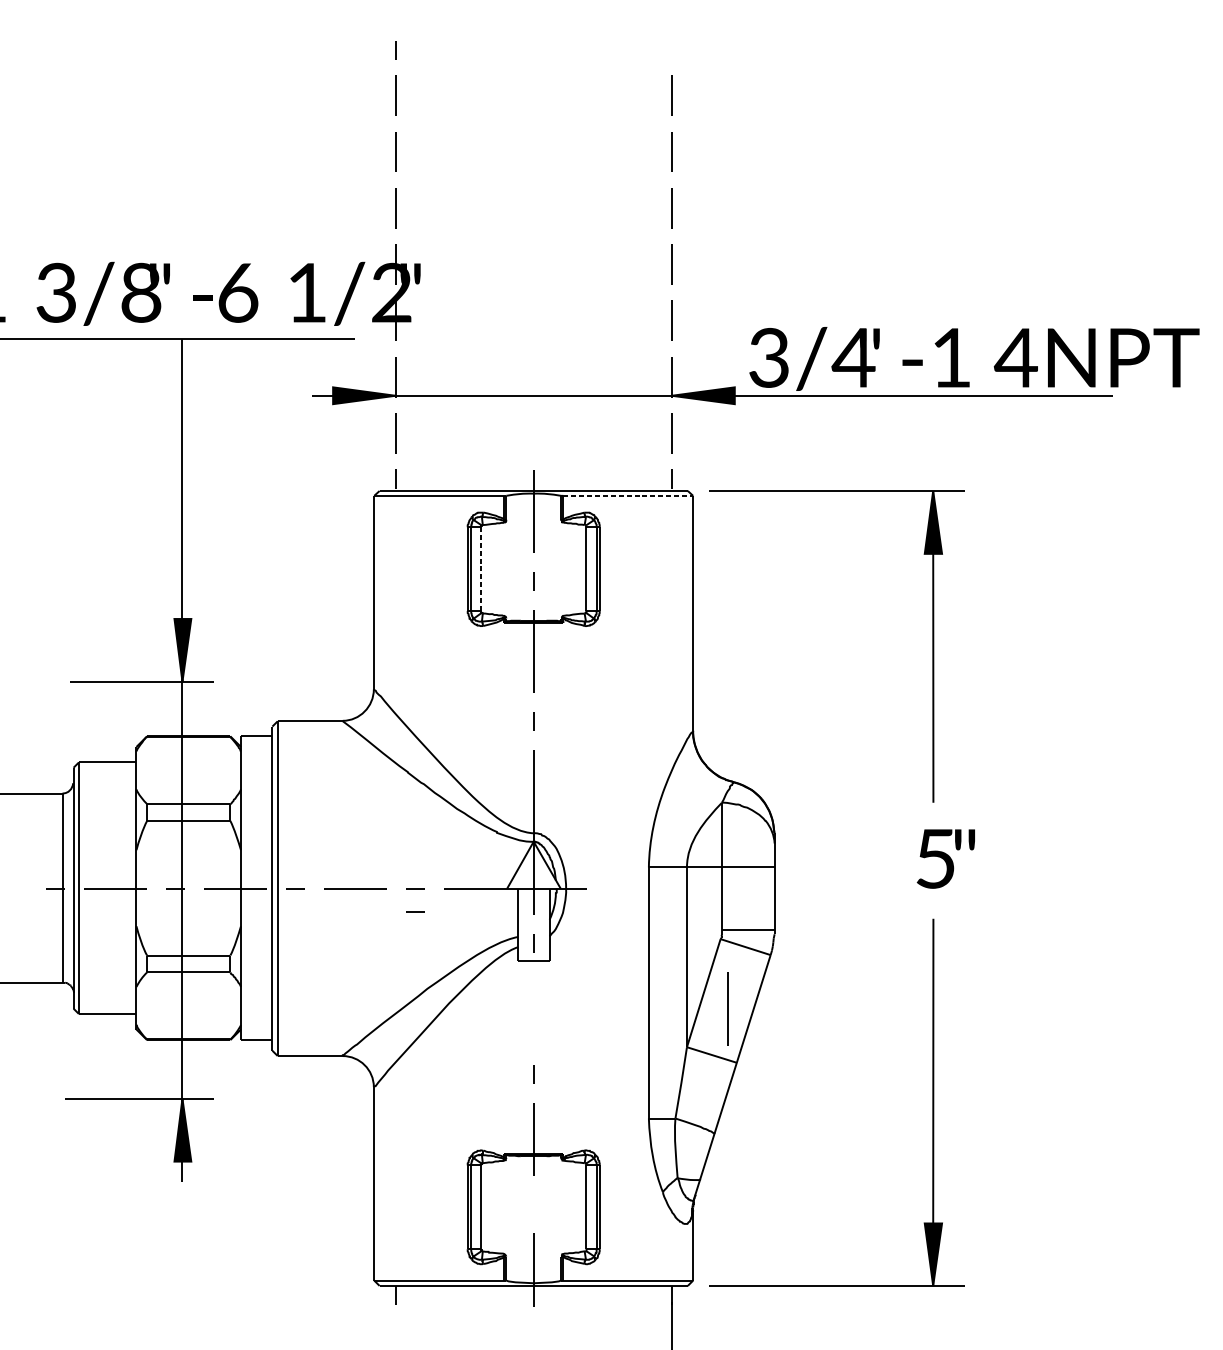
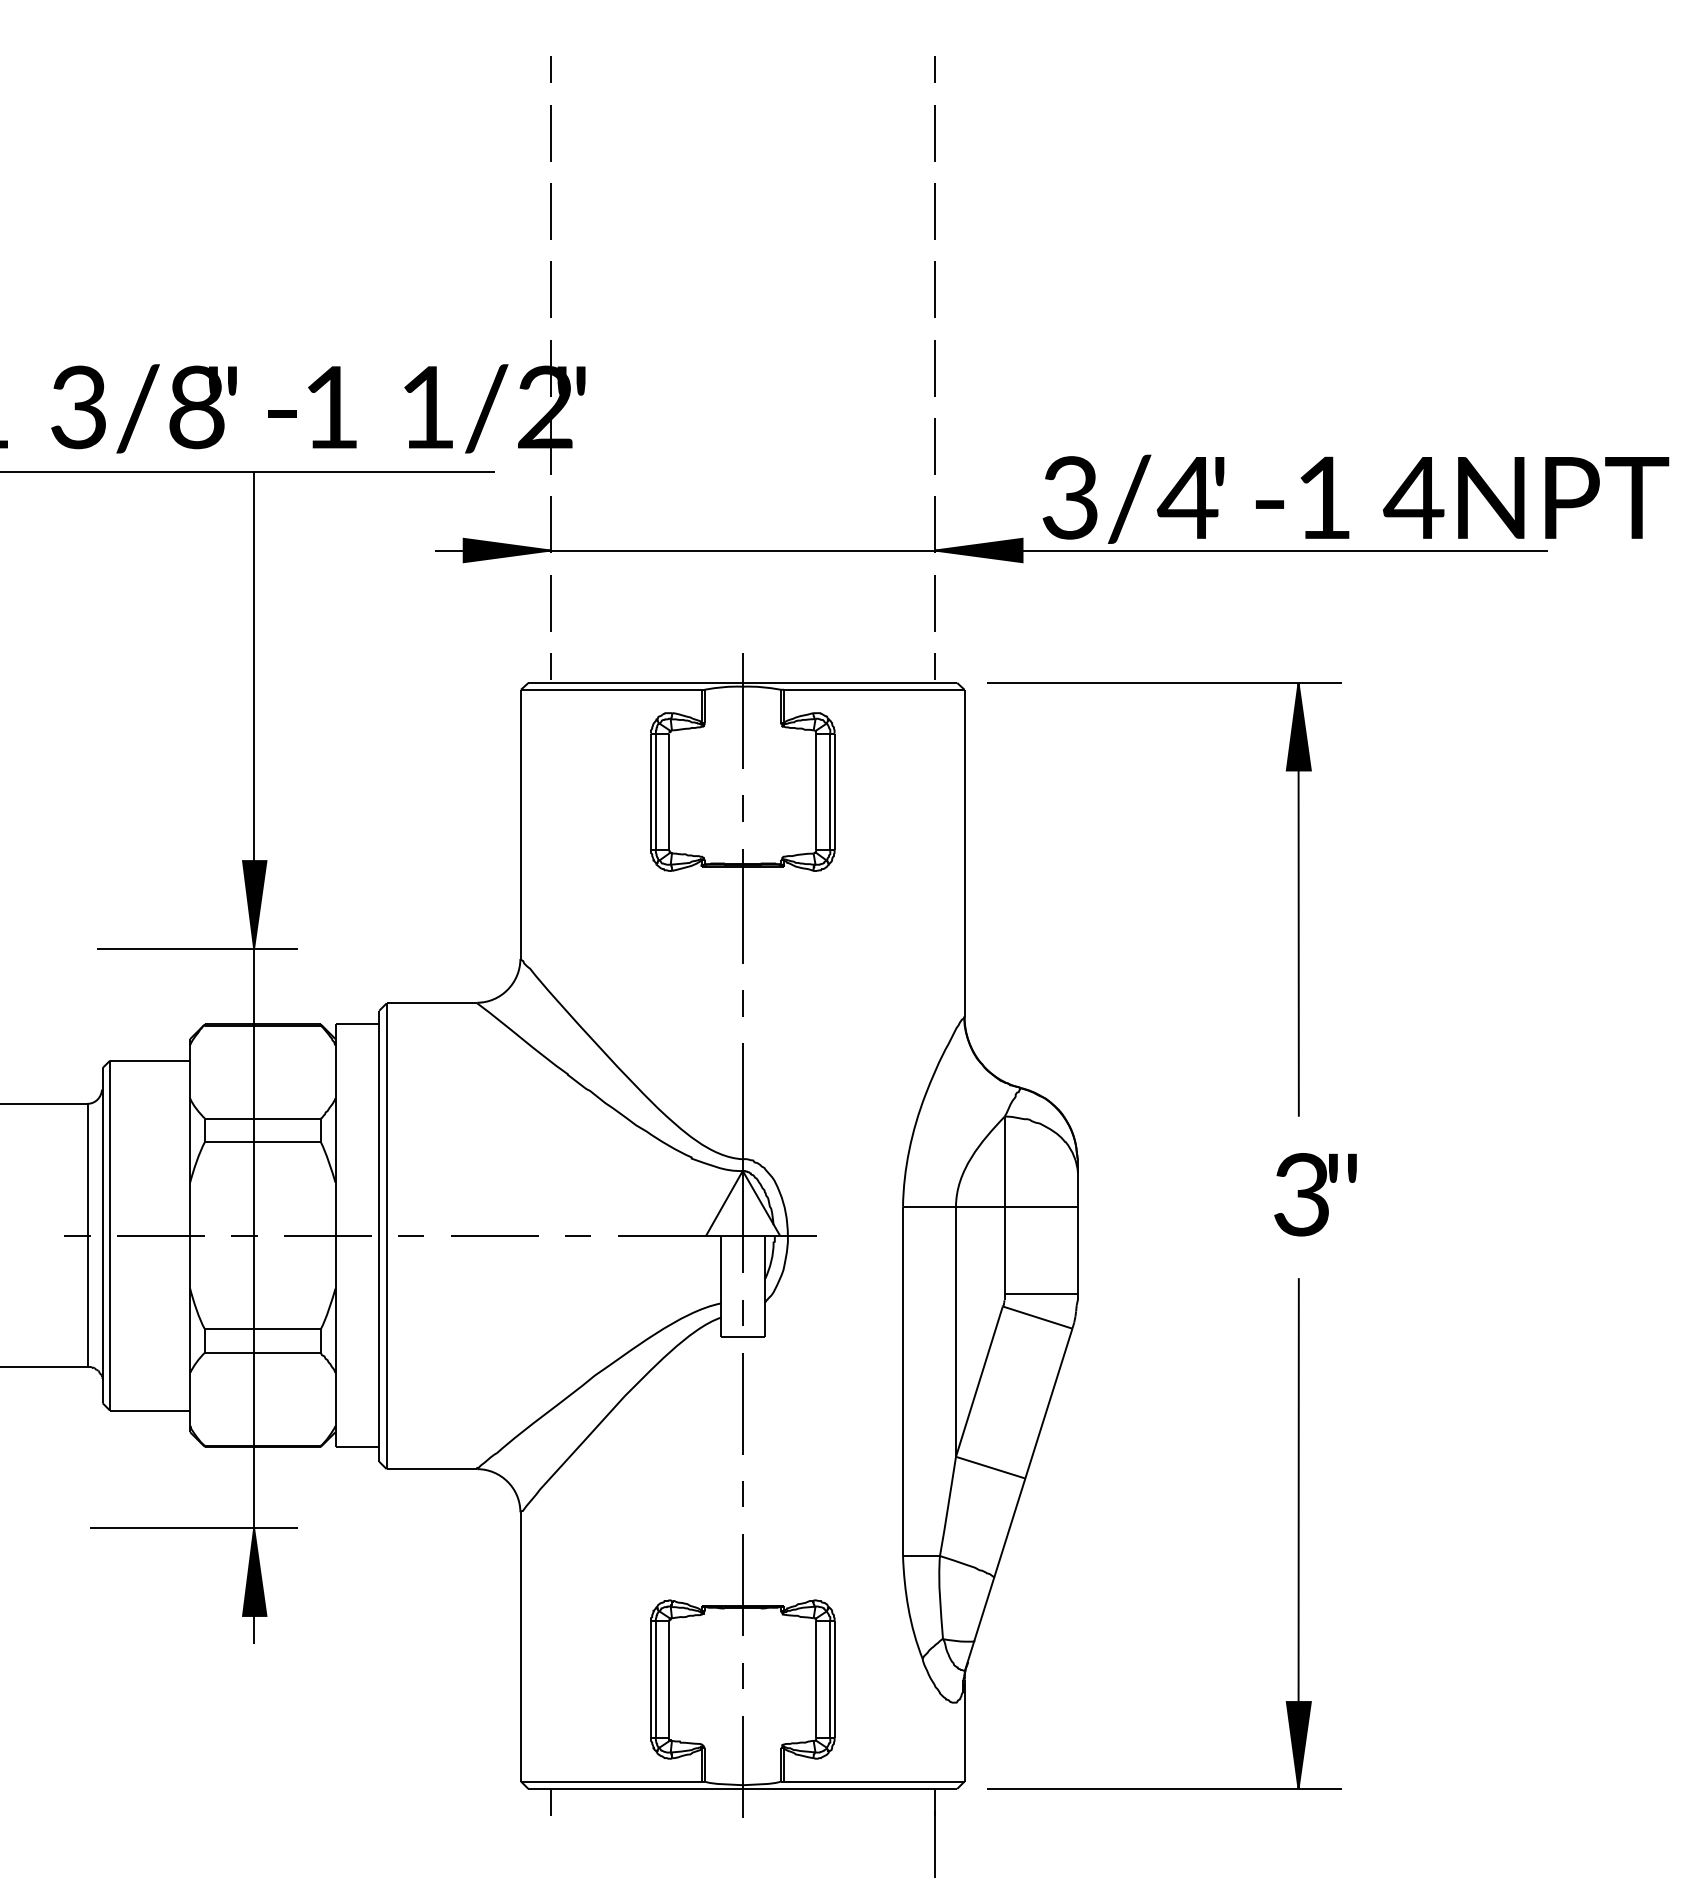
line: (671, 50) -> (934, 69), added
text: (238, 292) -> (331, 407), 6 -> 1
line: (628, 495) -> (874, 689), dashed -> solid
line: (481, 568) -> (669, 791), dashed -> solid
text: (935, 858) -> (1301, 1194), 5 -> 3
line: (414, 911) -> (577, 1267), removed
line: (727, 1008) -> (742, 1403), moved
line: (533, 1204) -> (742, 1675), added

